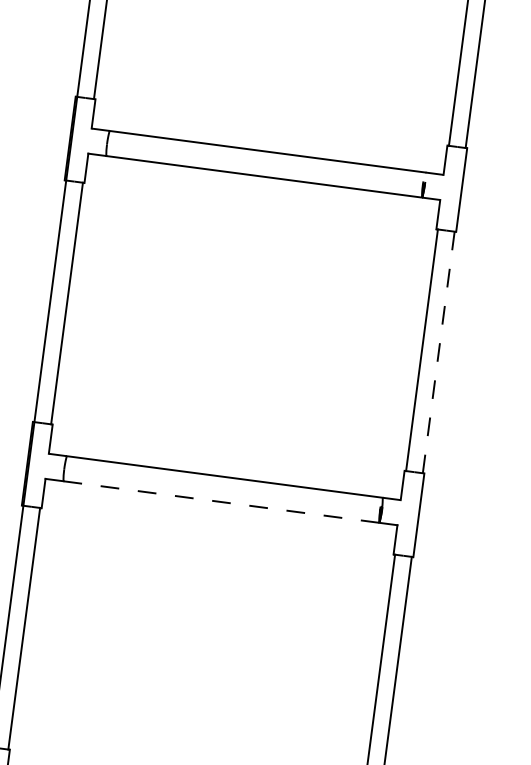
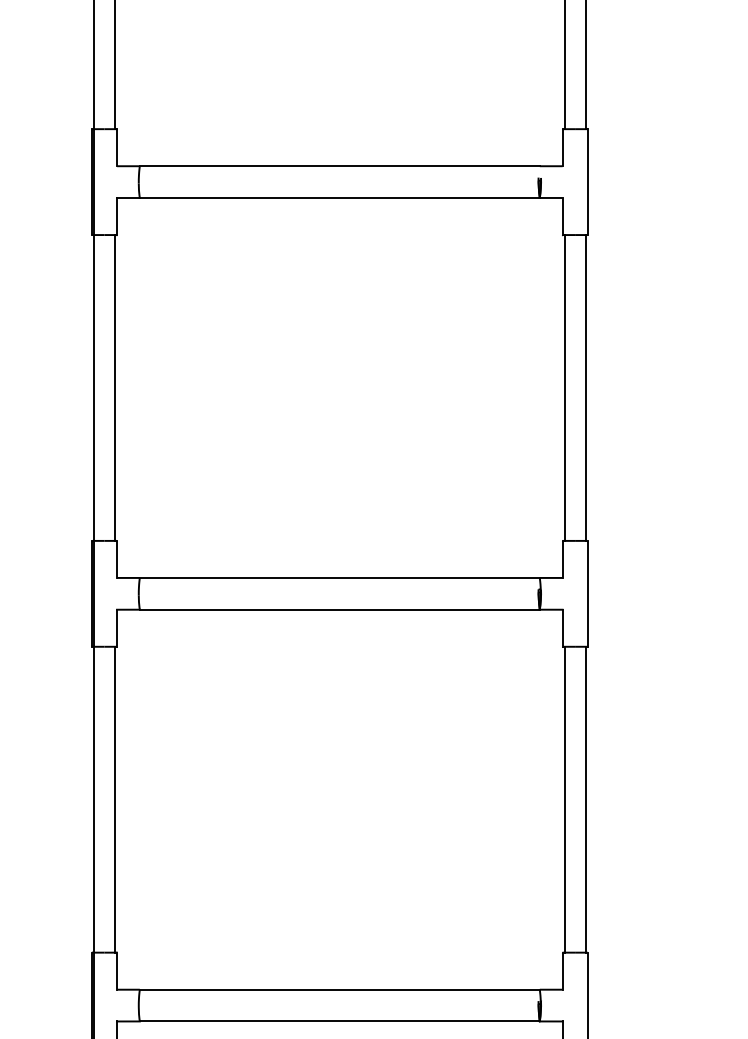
line: (438, 352) -> (585, 387), dashed -> solid
line: (221, 501) -> (339, 609), dashed -> solid

